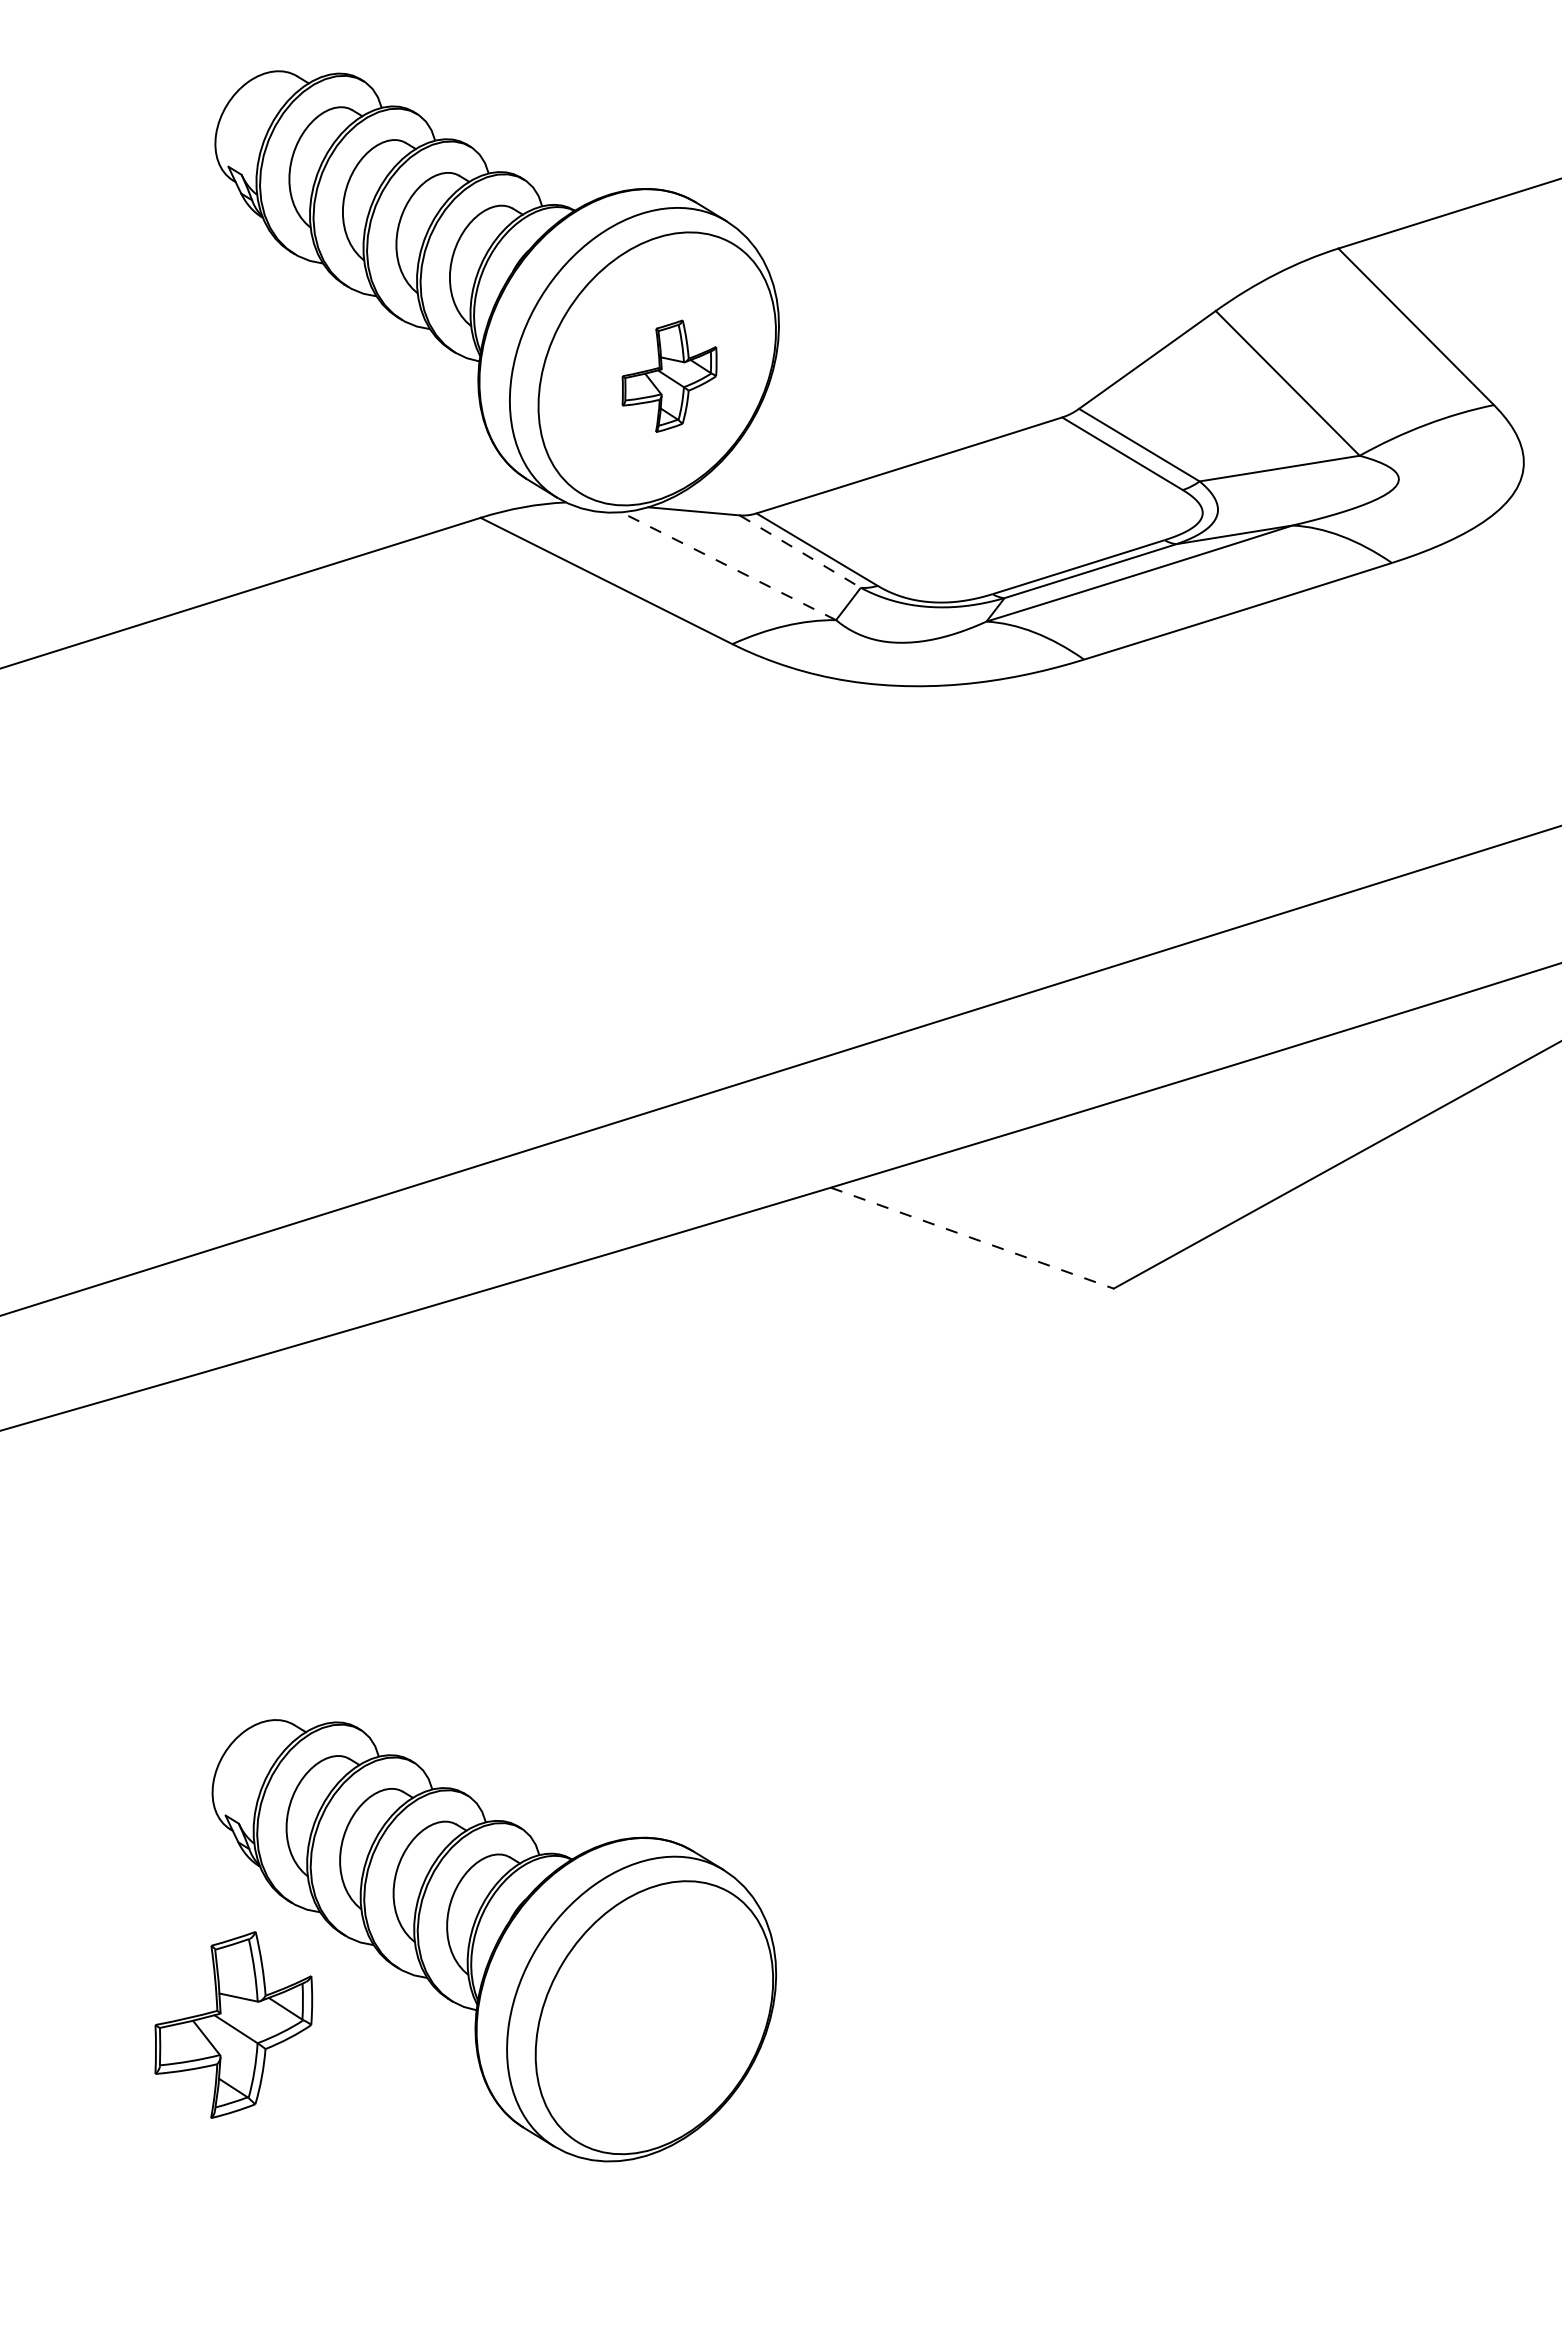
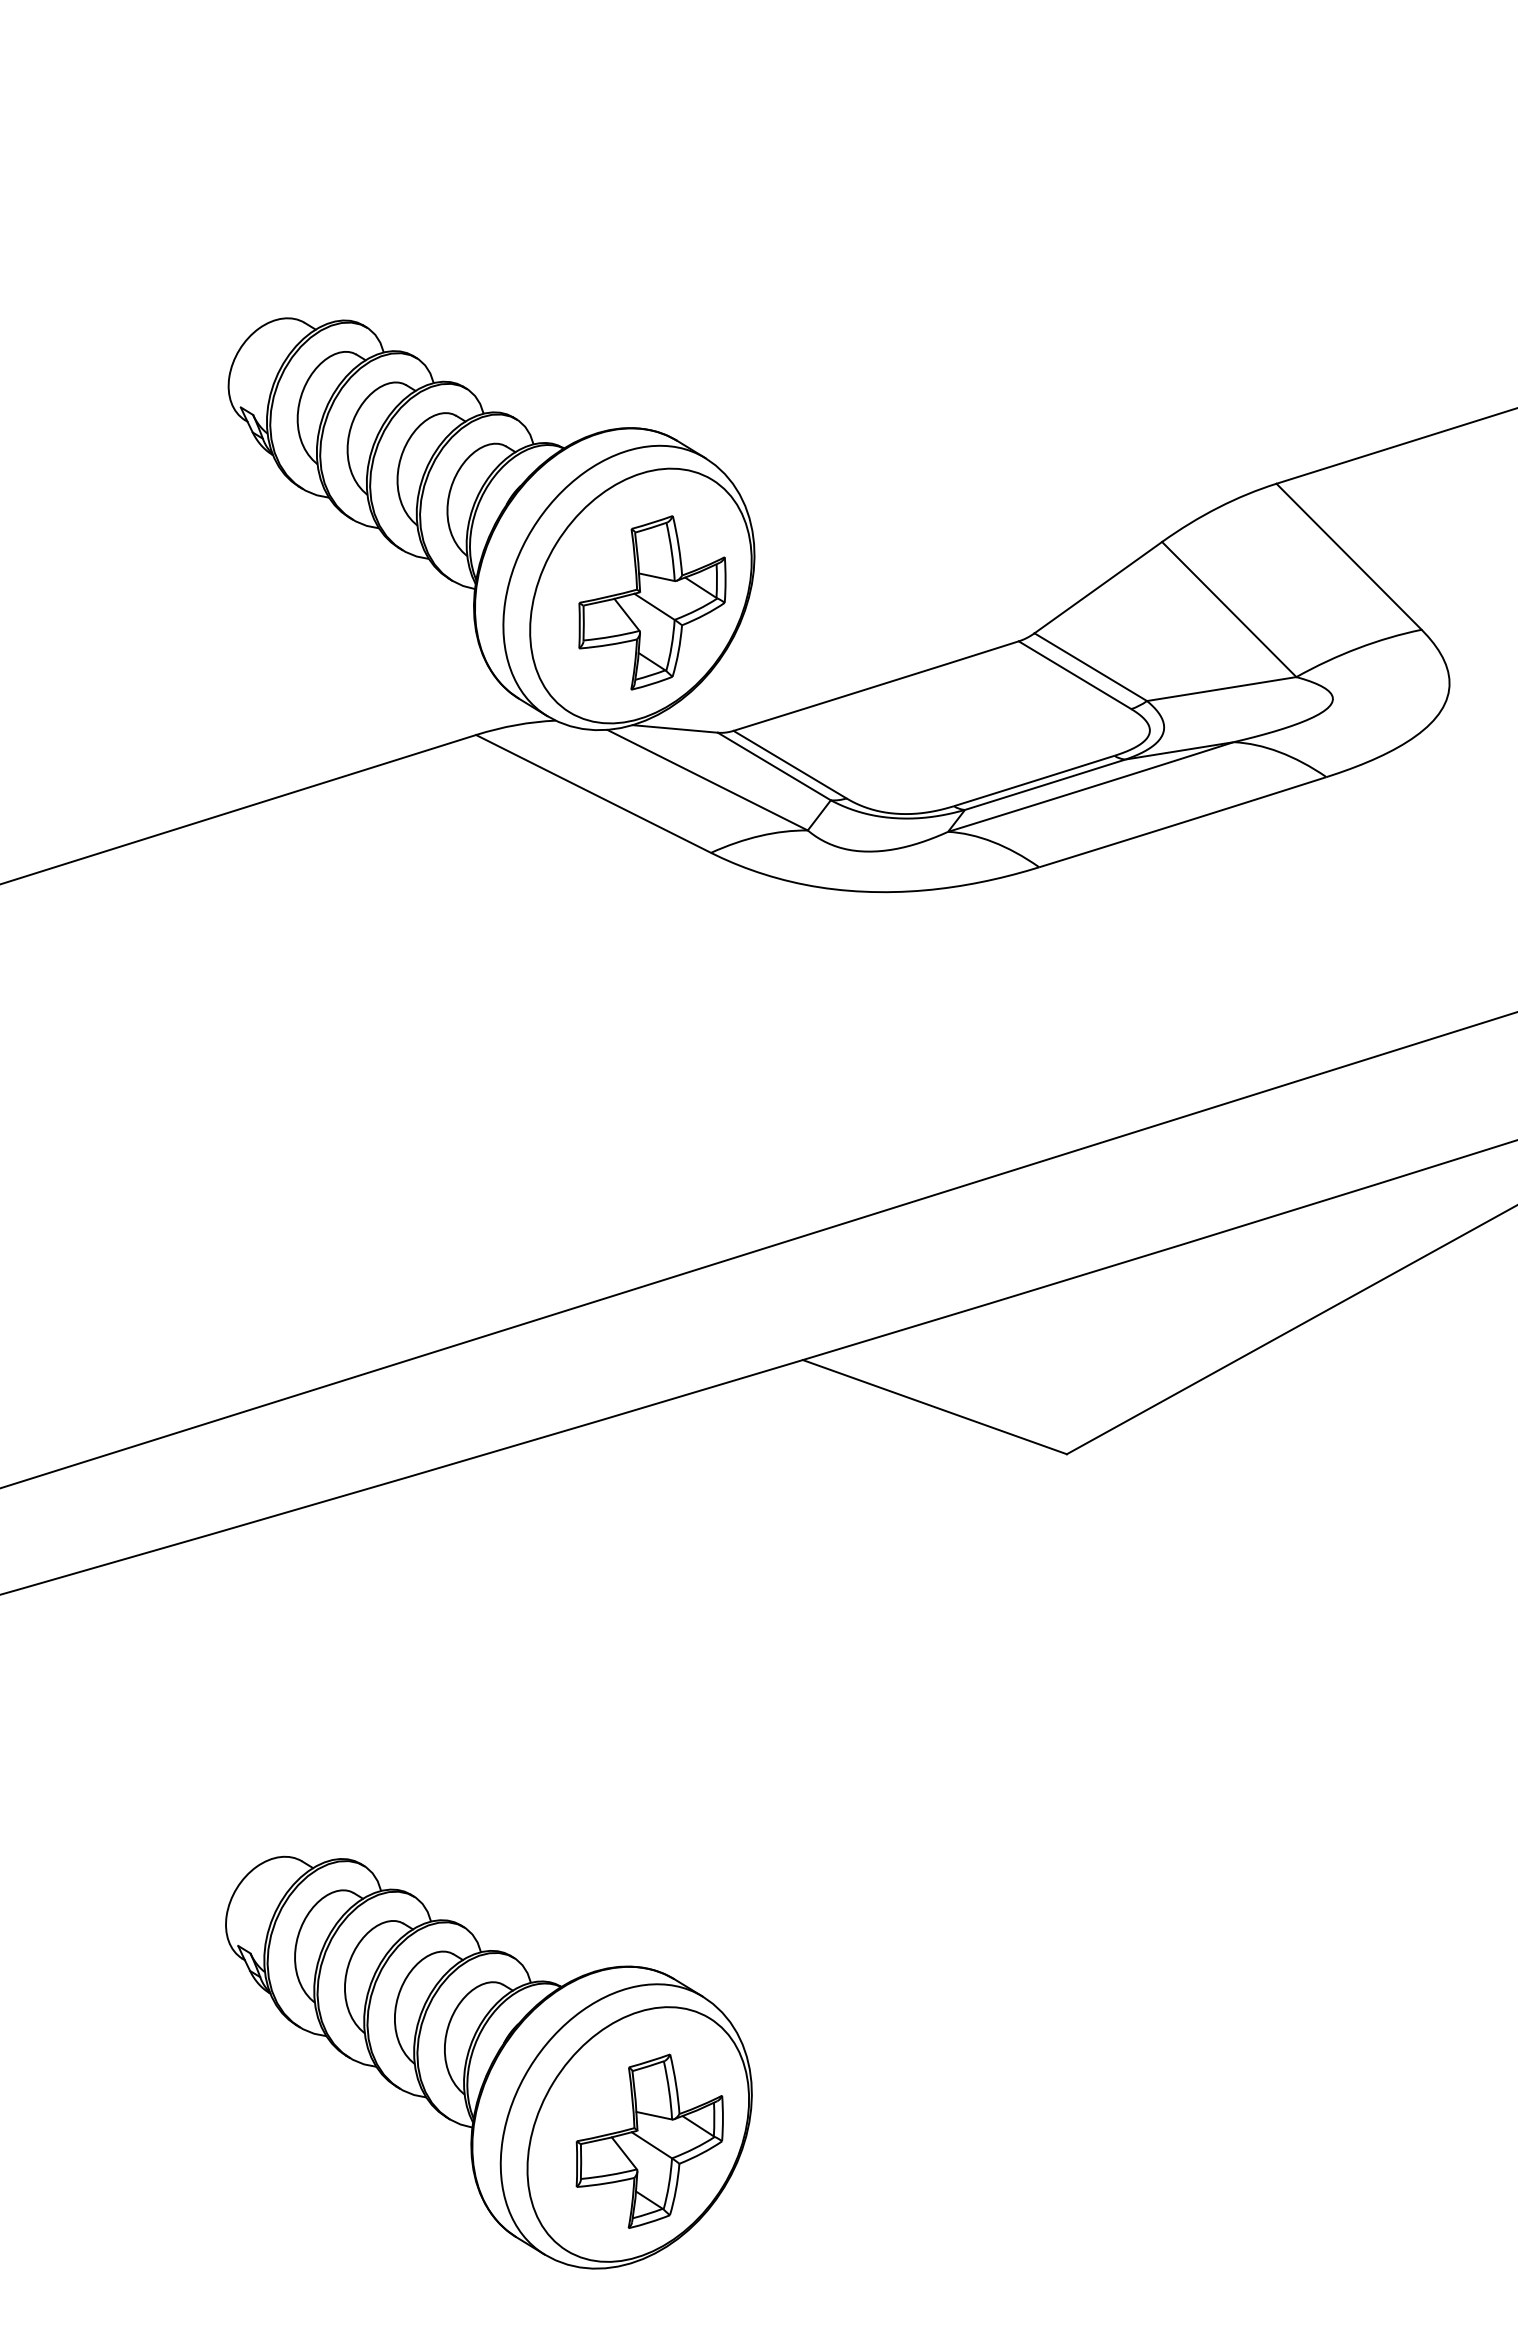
part: (669, 375) -> (652, 602), size x1.67
line: (800, 551) -> (774, 766), dashed -> solid
line: (728, 565) -> (707, 779), dashed -> solid
line: (972, 1238) -> (935, 1407), dashed -> solid
part: (233, 2024) -> (649, 2140), moved

